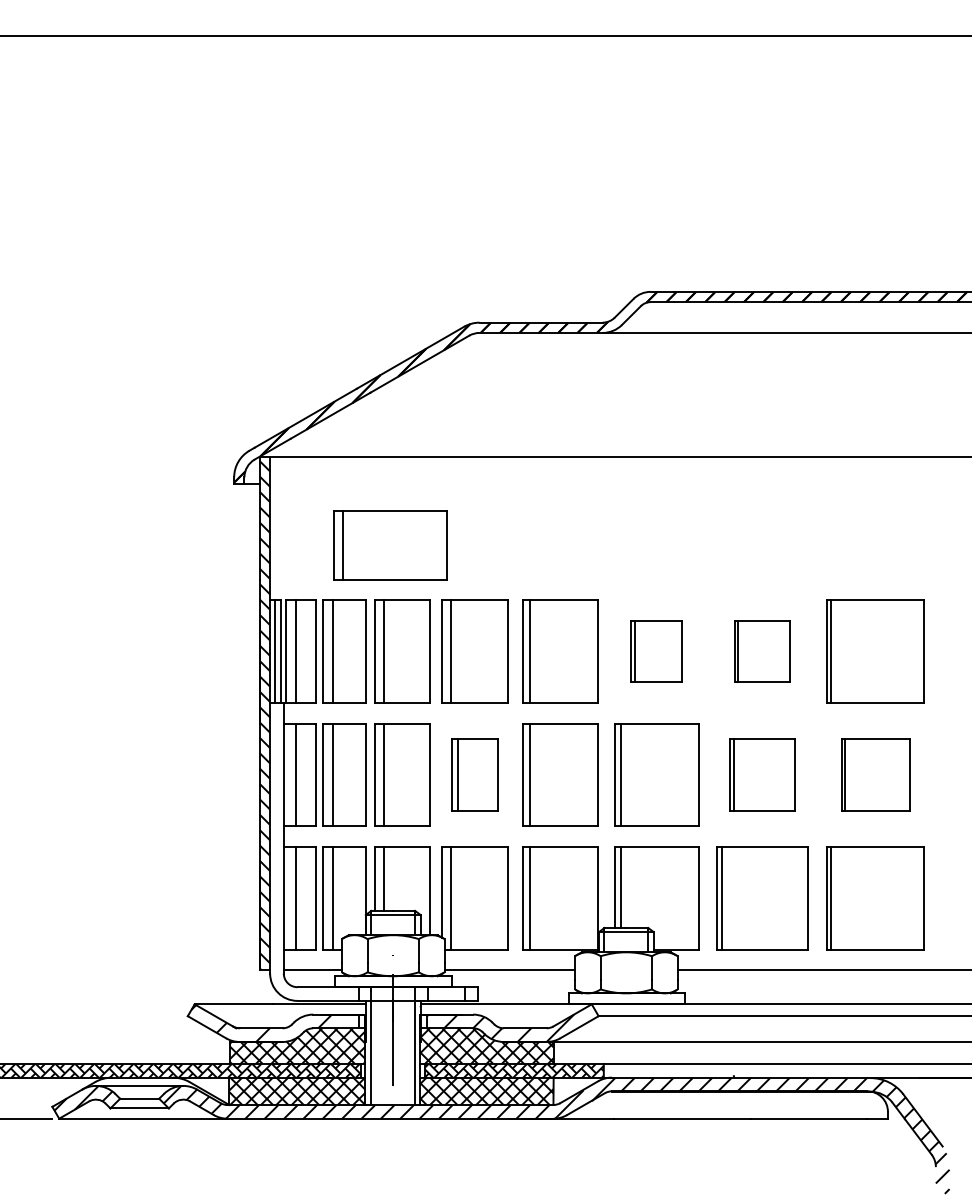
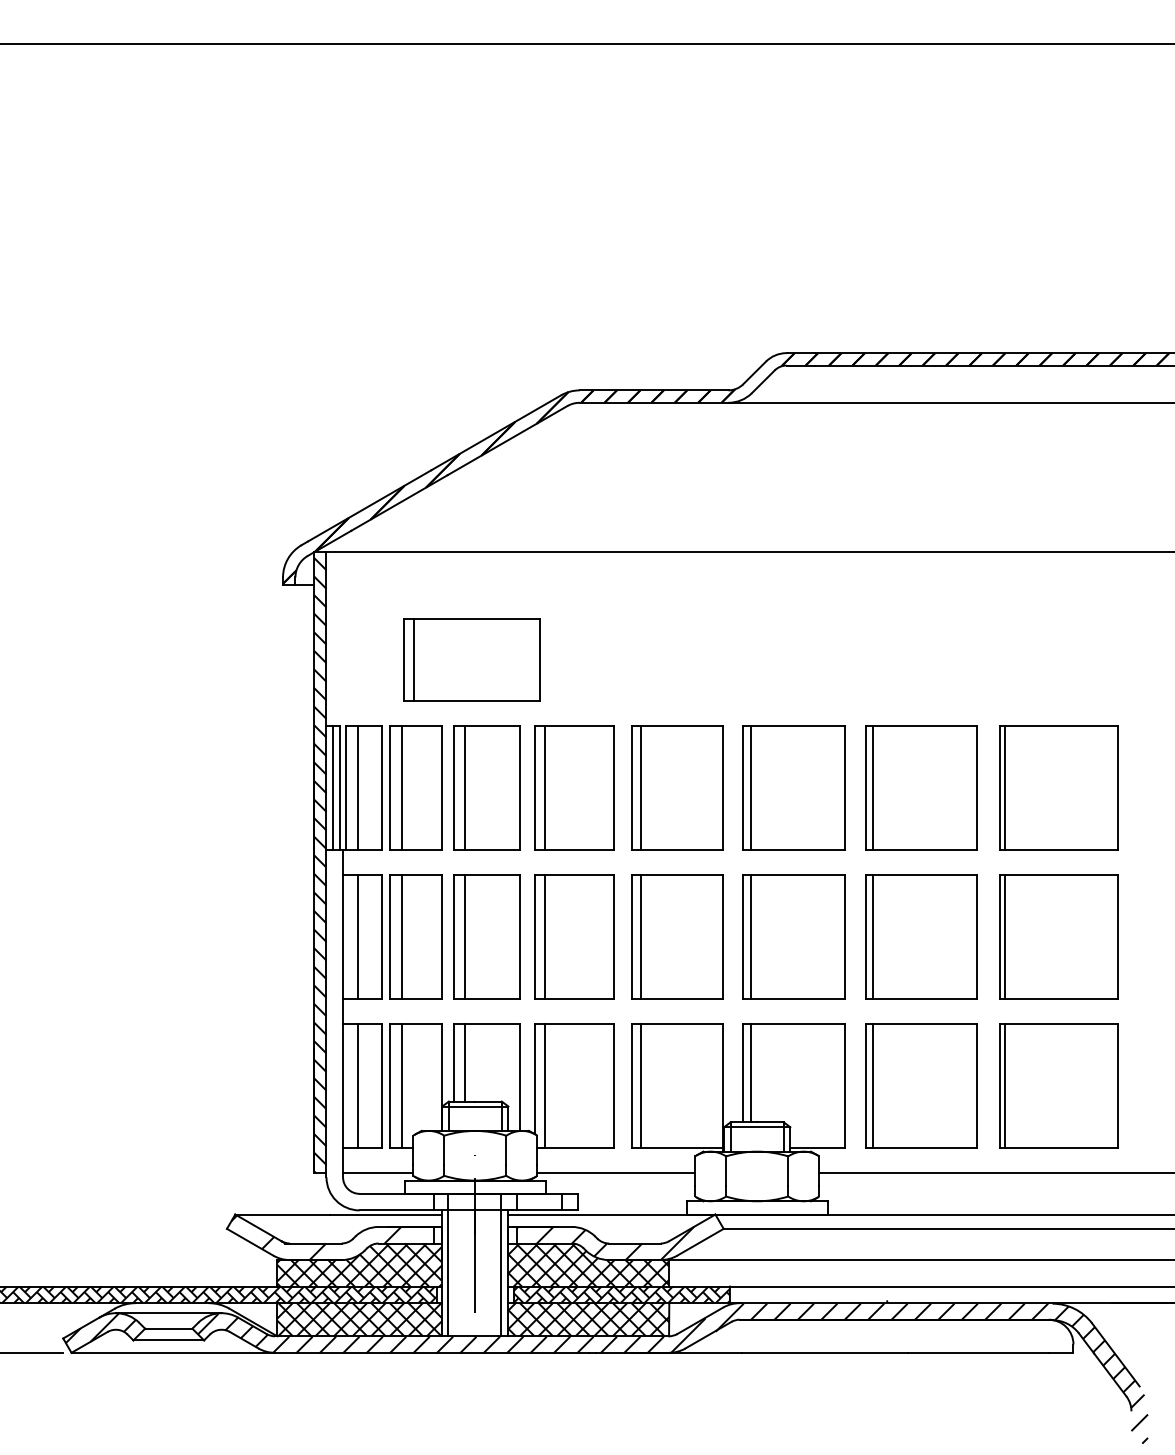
part: (656, 651) -> (793, 787), size x1.67
part: (762, 651) -> (921, 787), size x1.67
part: (475, 774) -> (574, 936), size x1.43
part: (762, 774) -> (921, 936), size x1.43
part: (875, 774) -> (1058, 936), size x1.43

